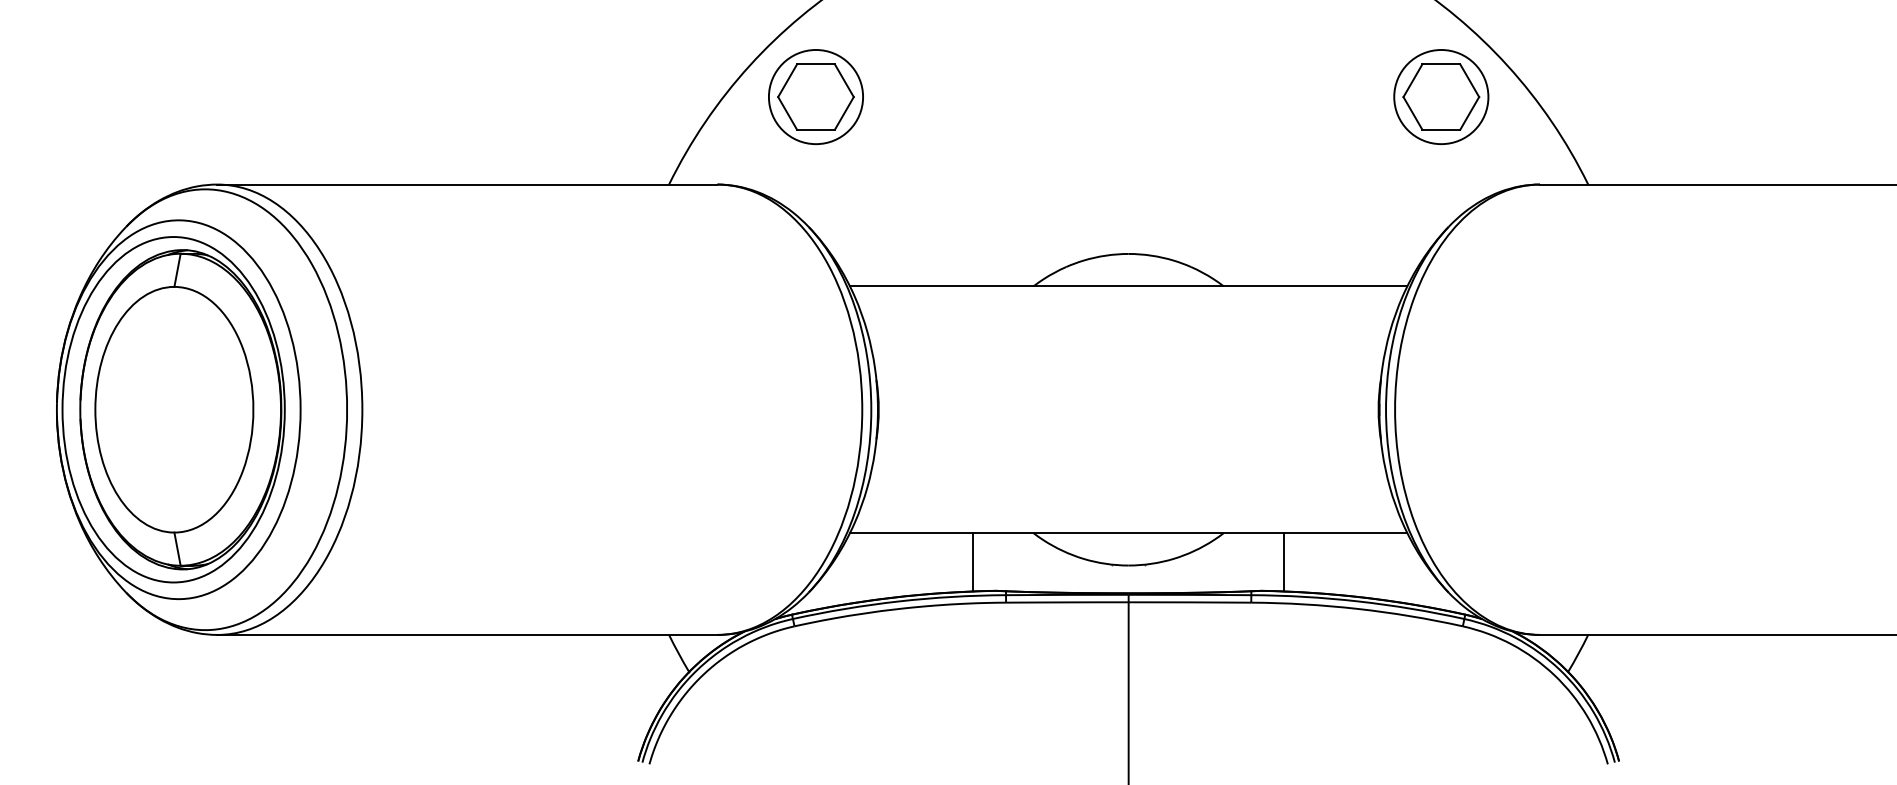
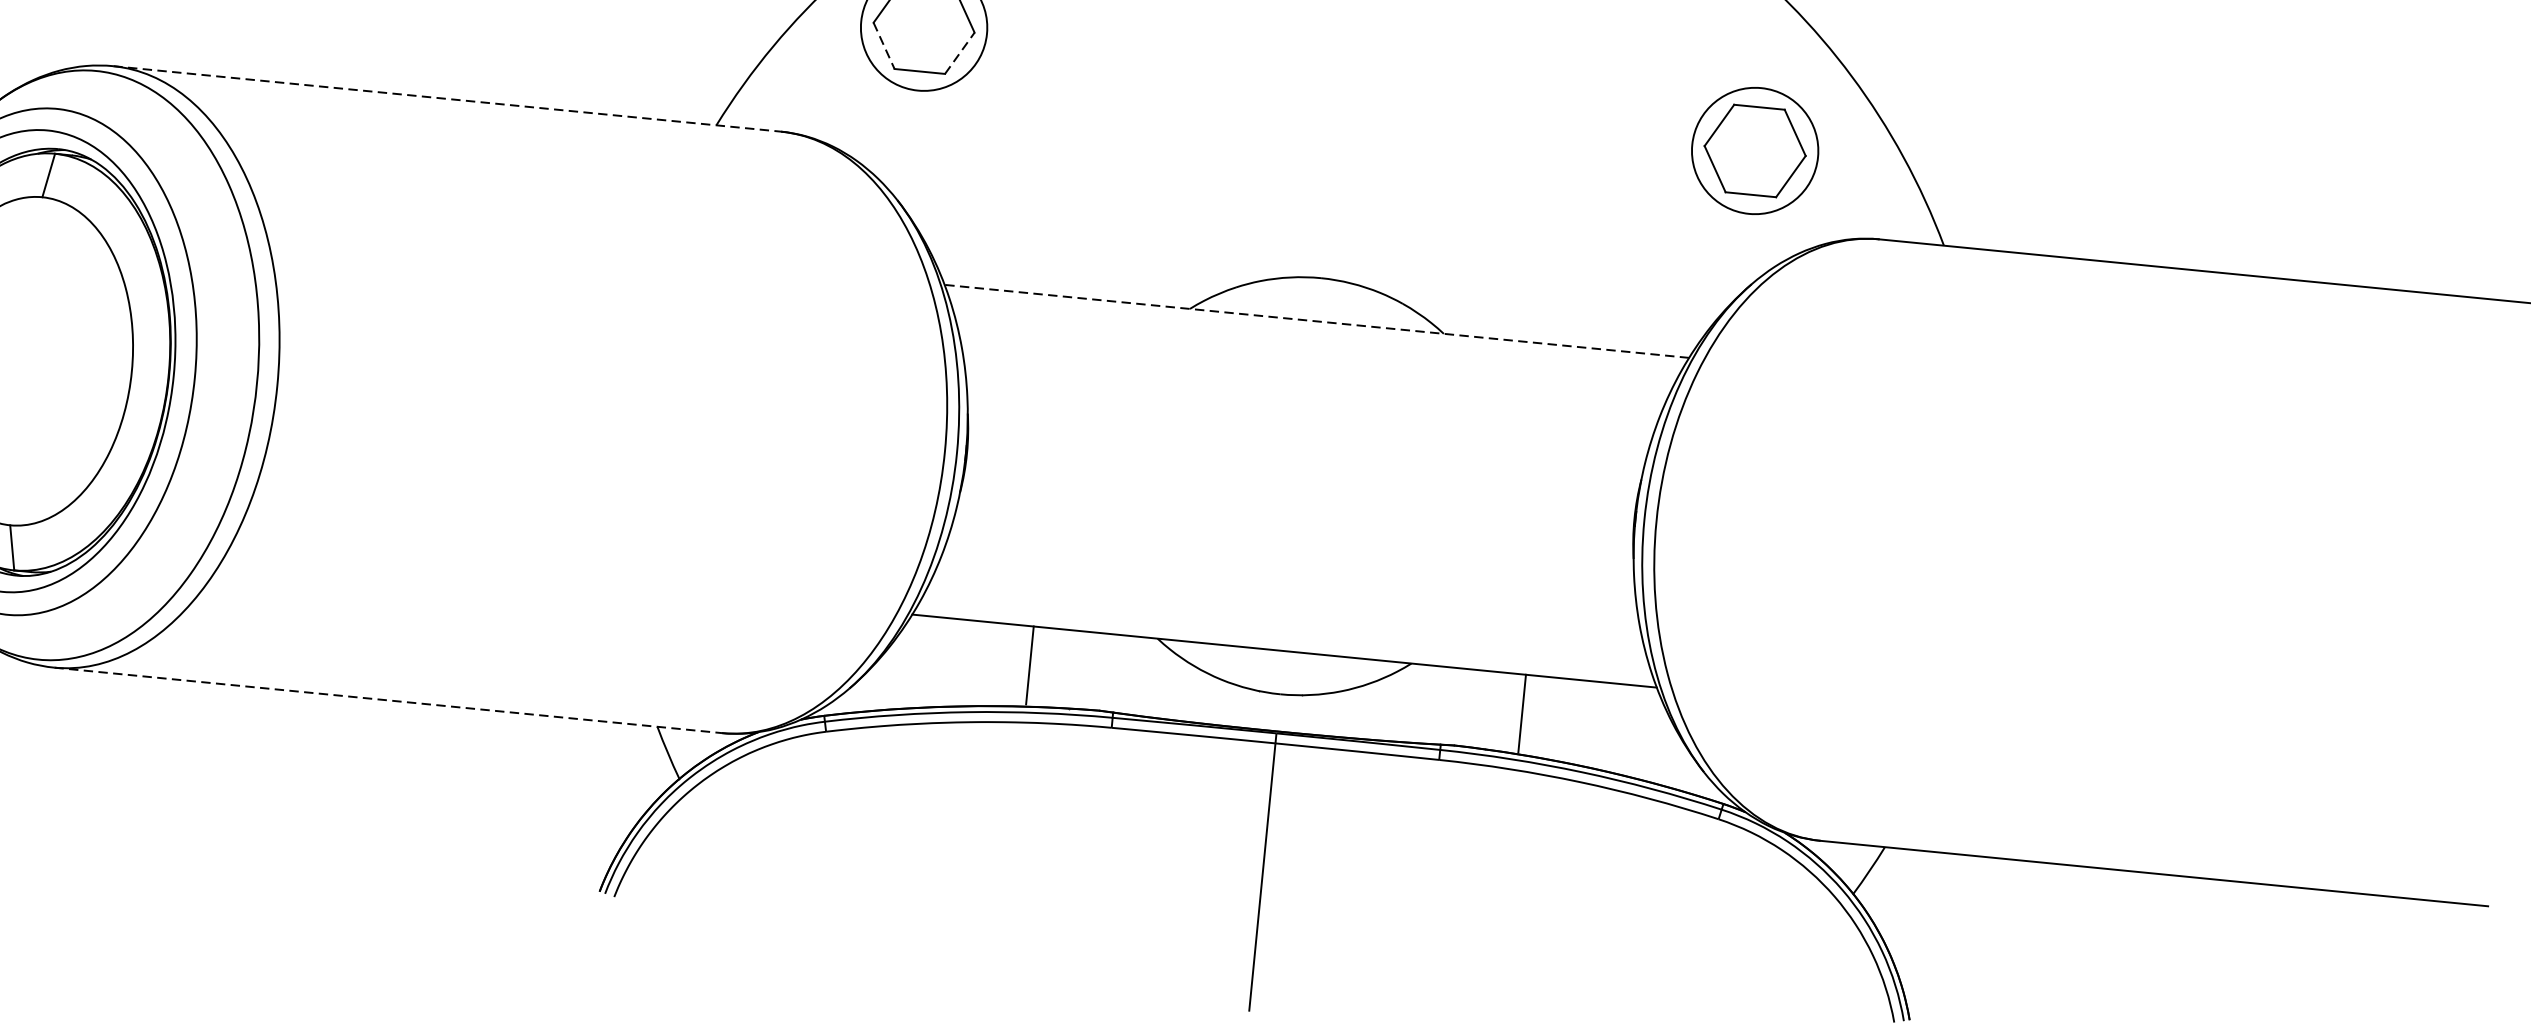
part: (1441, 96) -> (1755, 150), moved
line: (787, 113) -> (883, 45), solid -> dashed
line: (844, 113) -> (960, 53), solid -> dashed
line: (467, 184) -> (447, 98), solid -> dashed
line: (1128, 286) -> (1316, 321), solid -> dashed
line: (972, 562) -> (1029, 665), moved
line: (1284, 562) -> (1522, 713), moved
line: (467, 634) -> (388, 699), solid -> dashed

